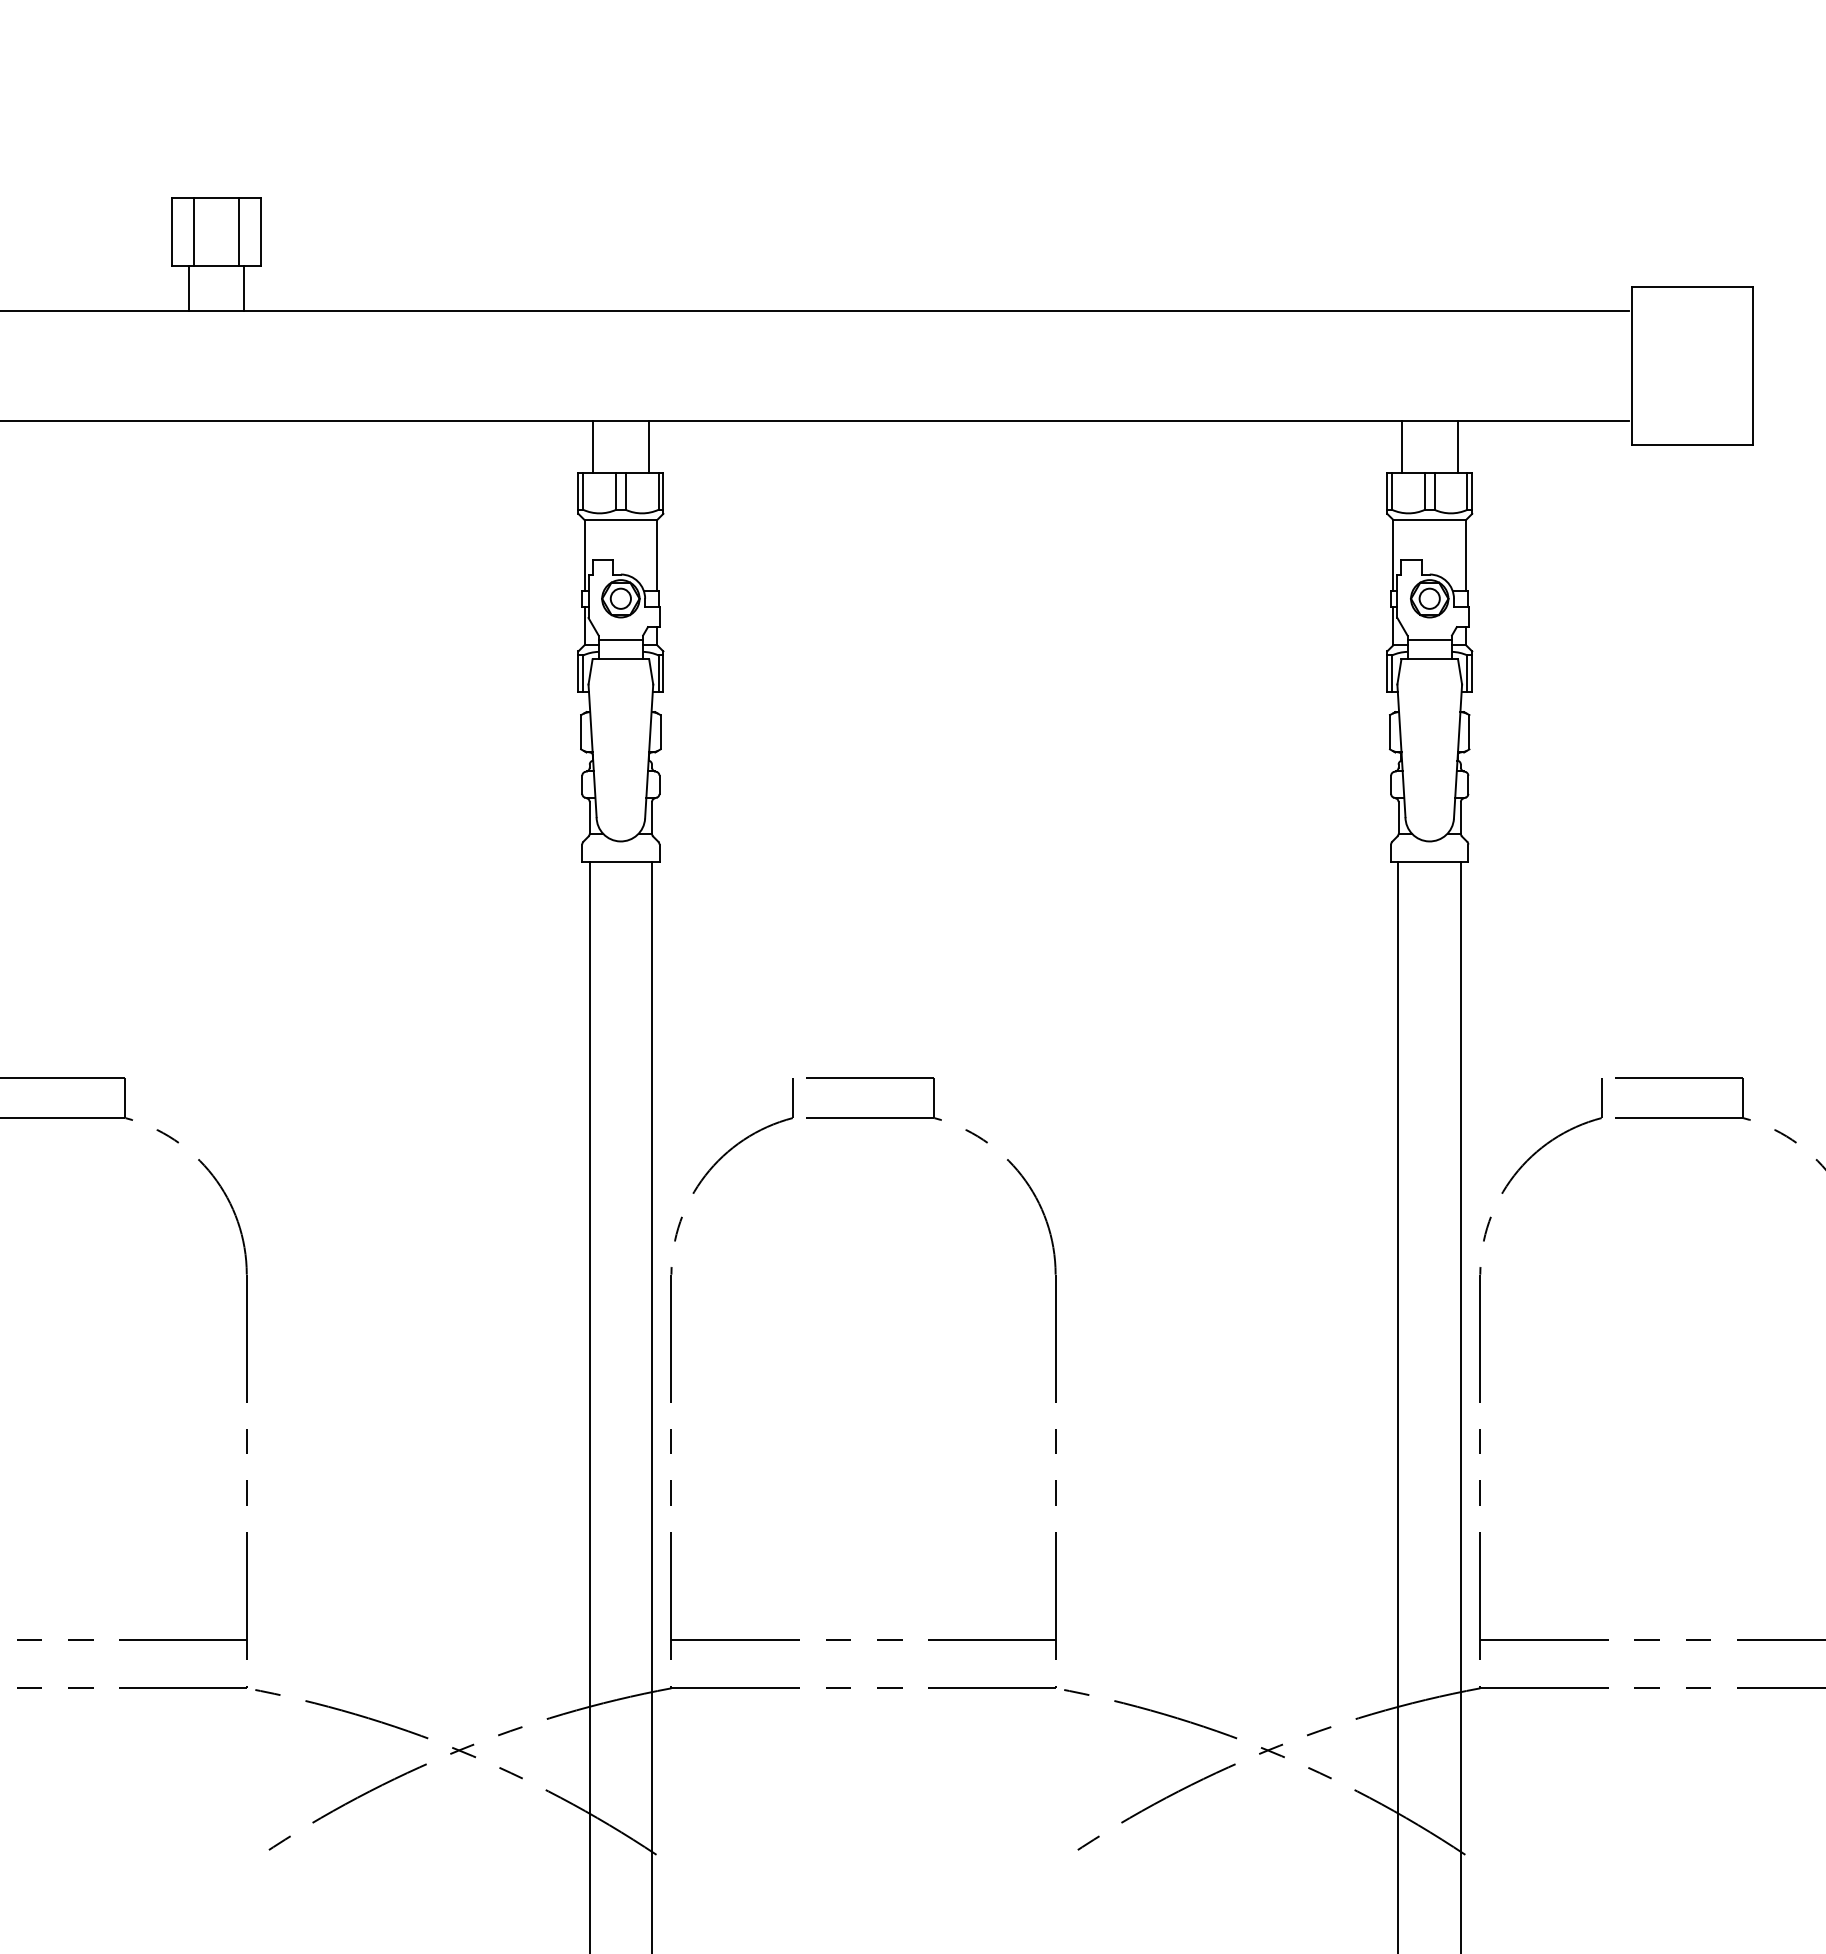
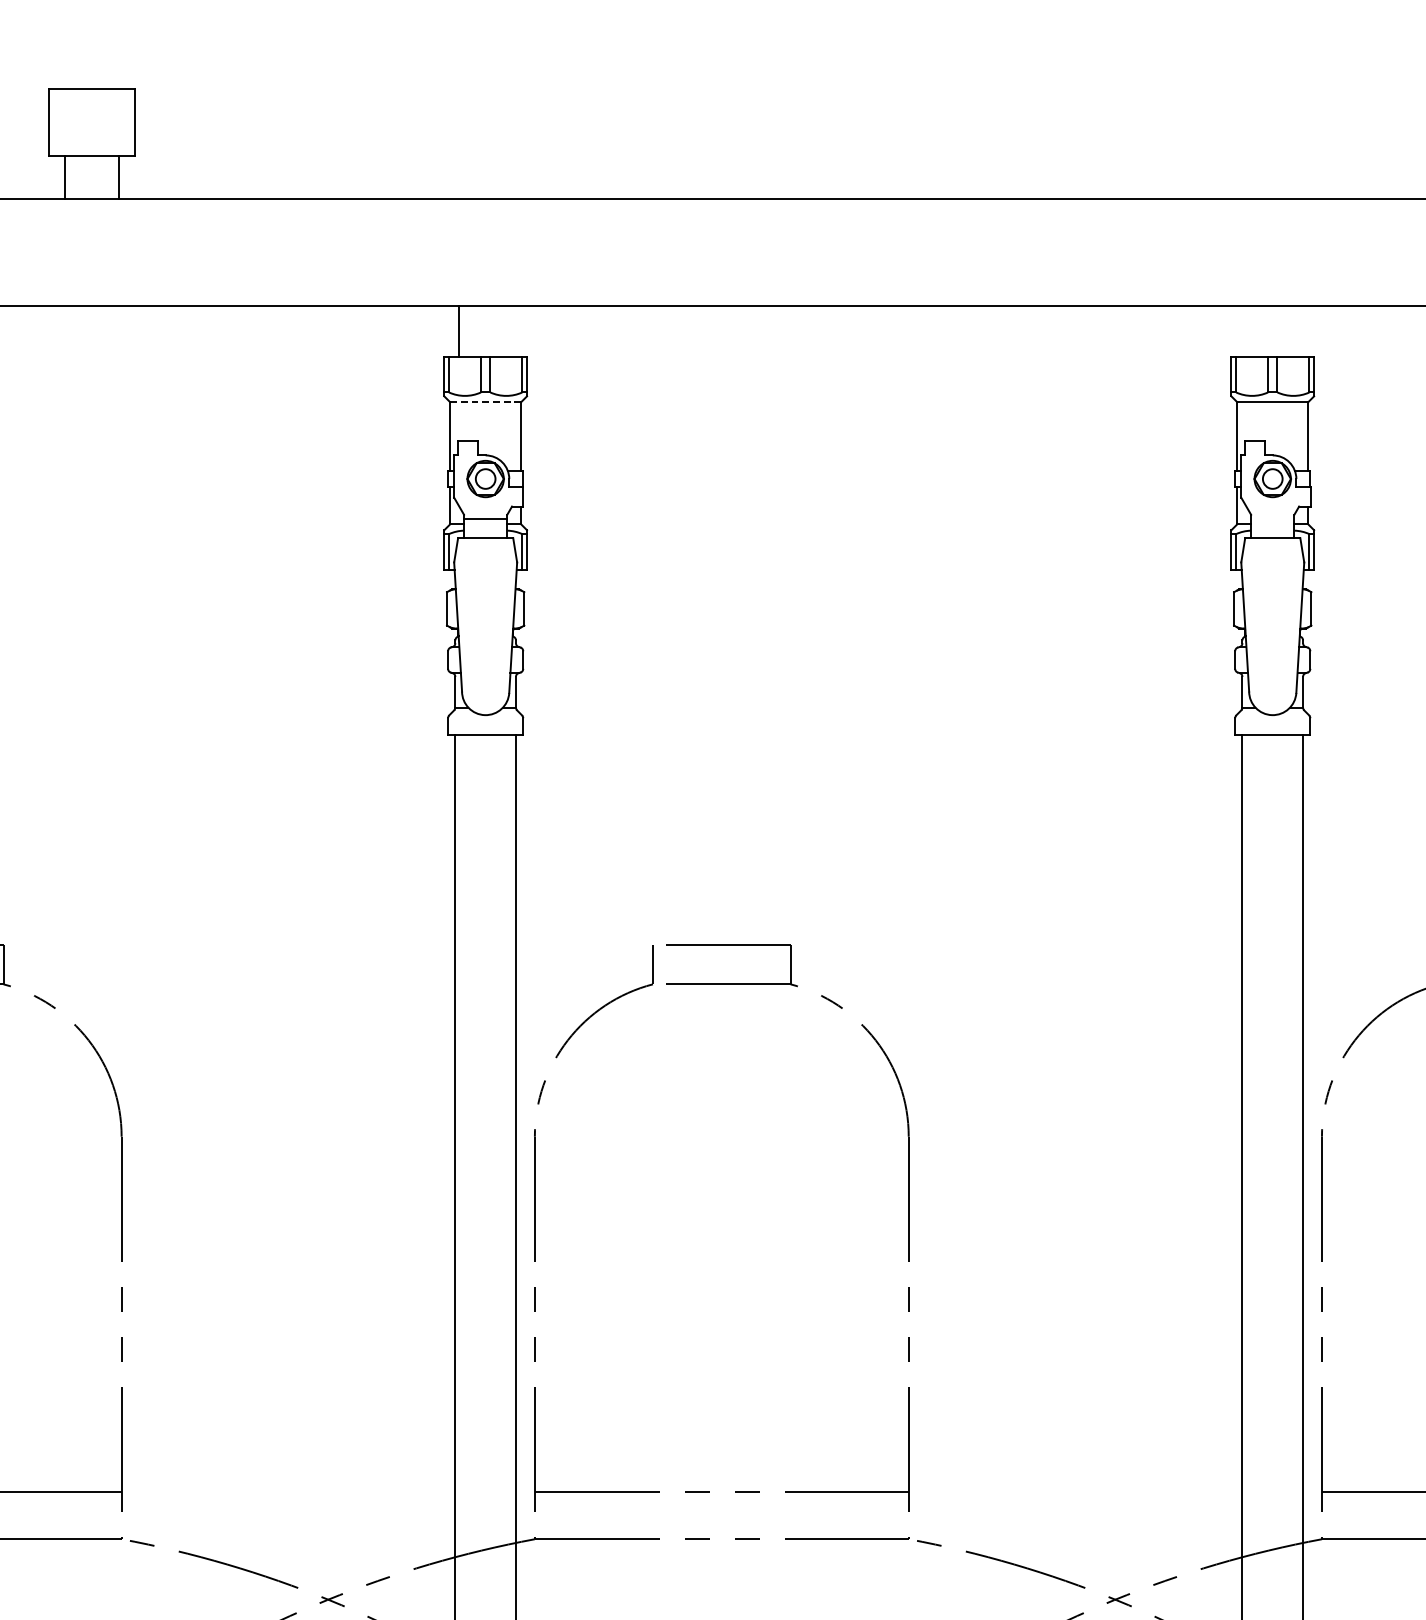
line: (194, 231) -> (70, 121), removed
line: (238, 231) -> (113, 121), removed
line: (648, 446) -> (512, 330), removed
line: (1401, 446) -> (1245, 330), removed
line: (1457, 446) -> (1299, 330), removed
line: (621, 519) -> (486, 401), solid -> dashed
line: (1429, 640) -> (1272, 519), removed

